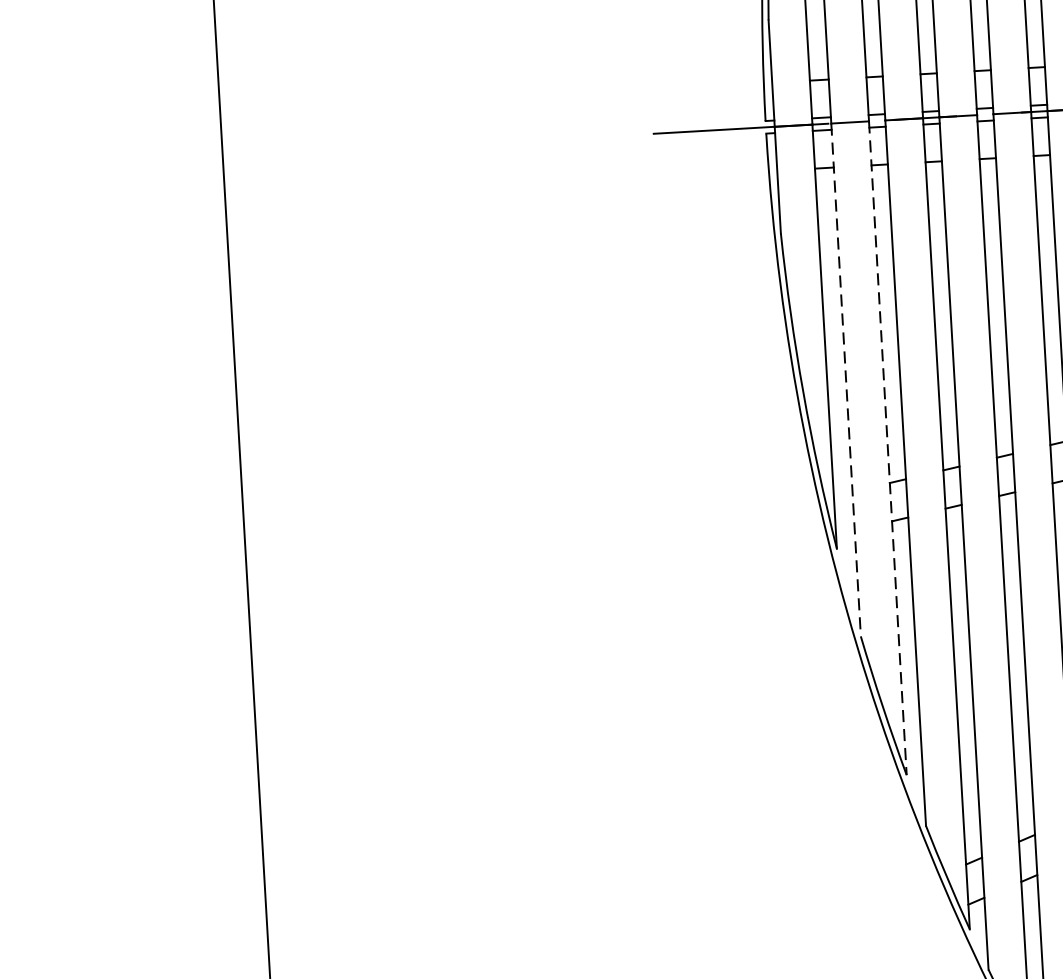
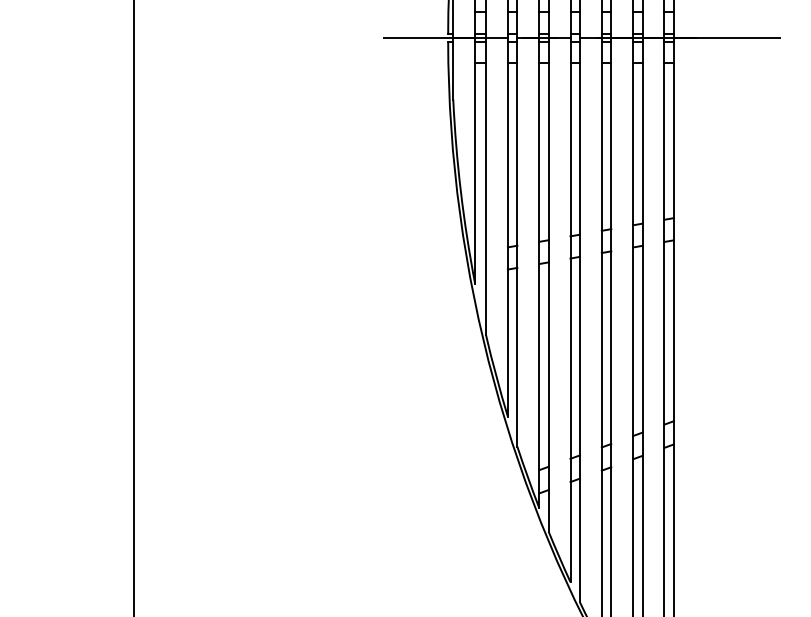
line: (846, 380) -> (486, 186), dashed -> solid
line: (887, 448) -> (507, 227), dashed -> solid

